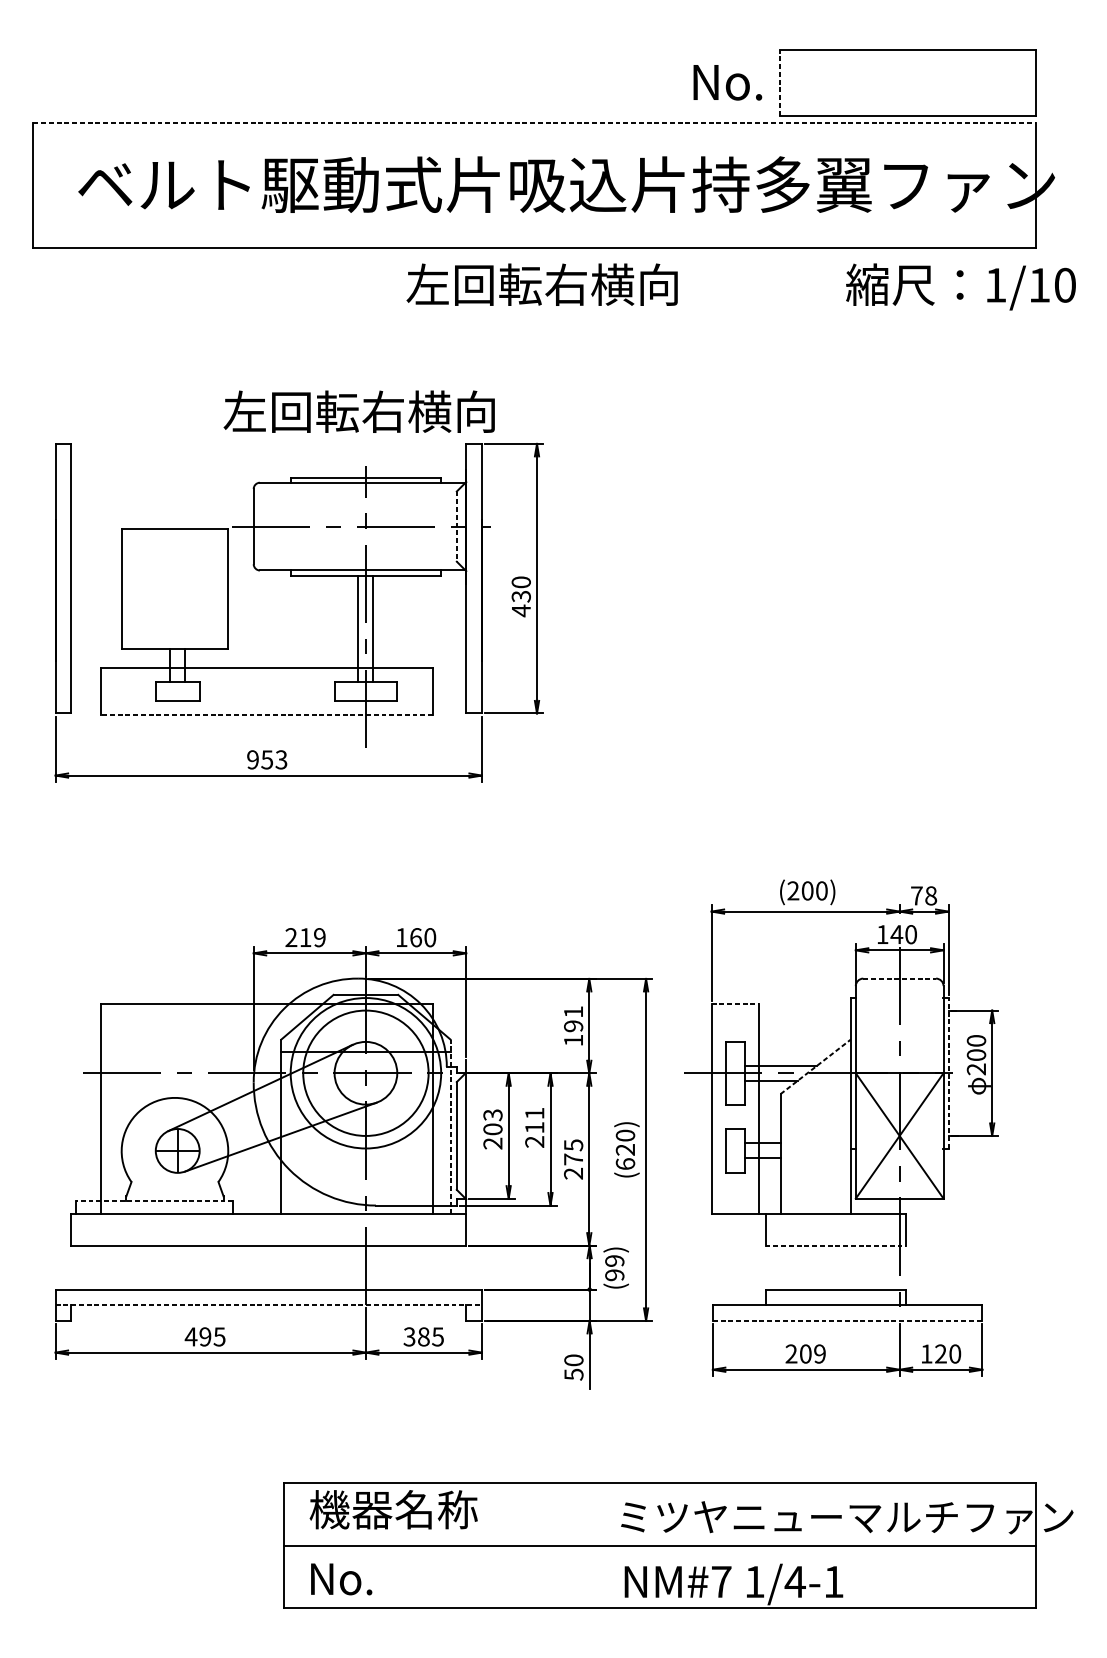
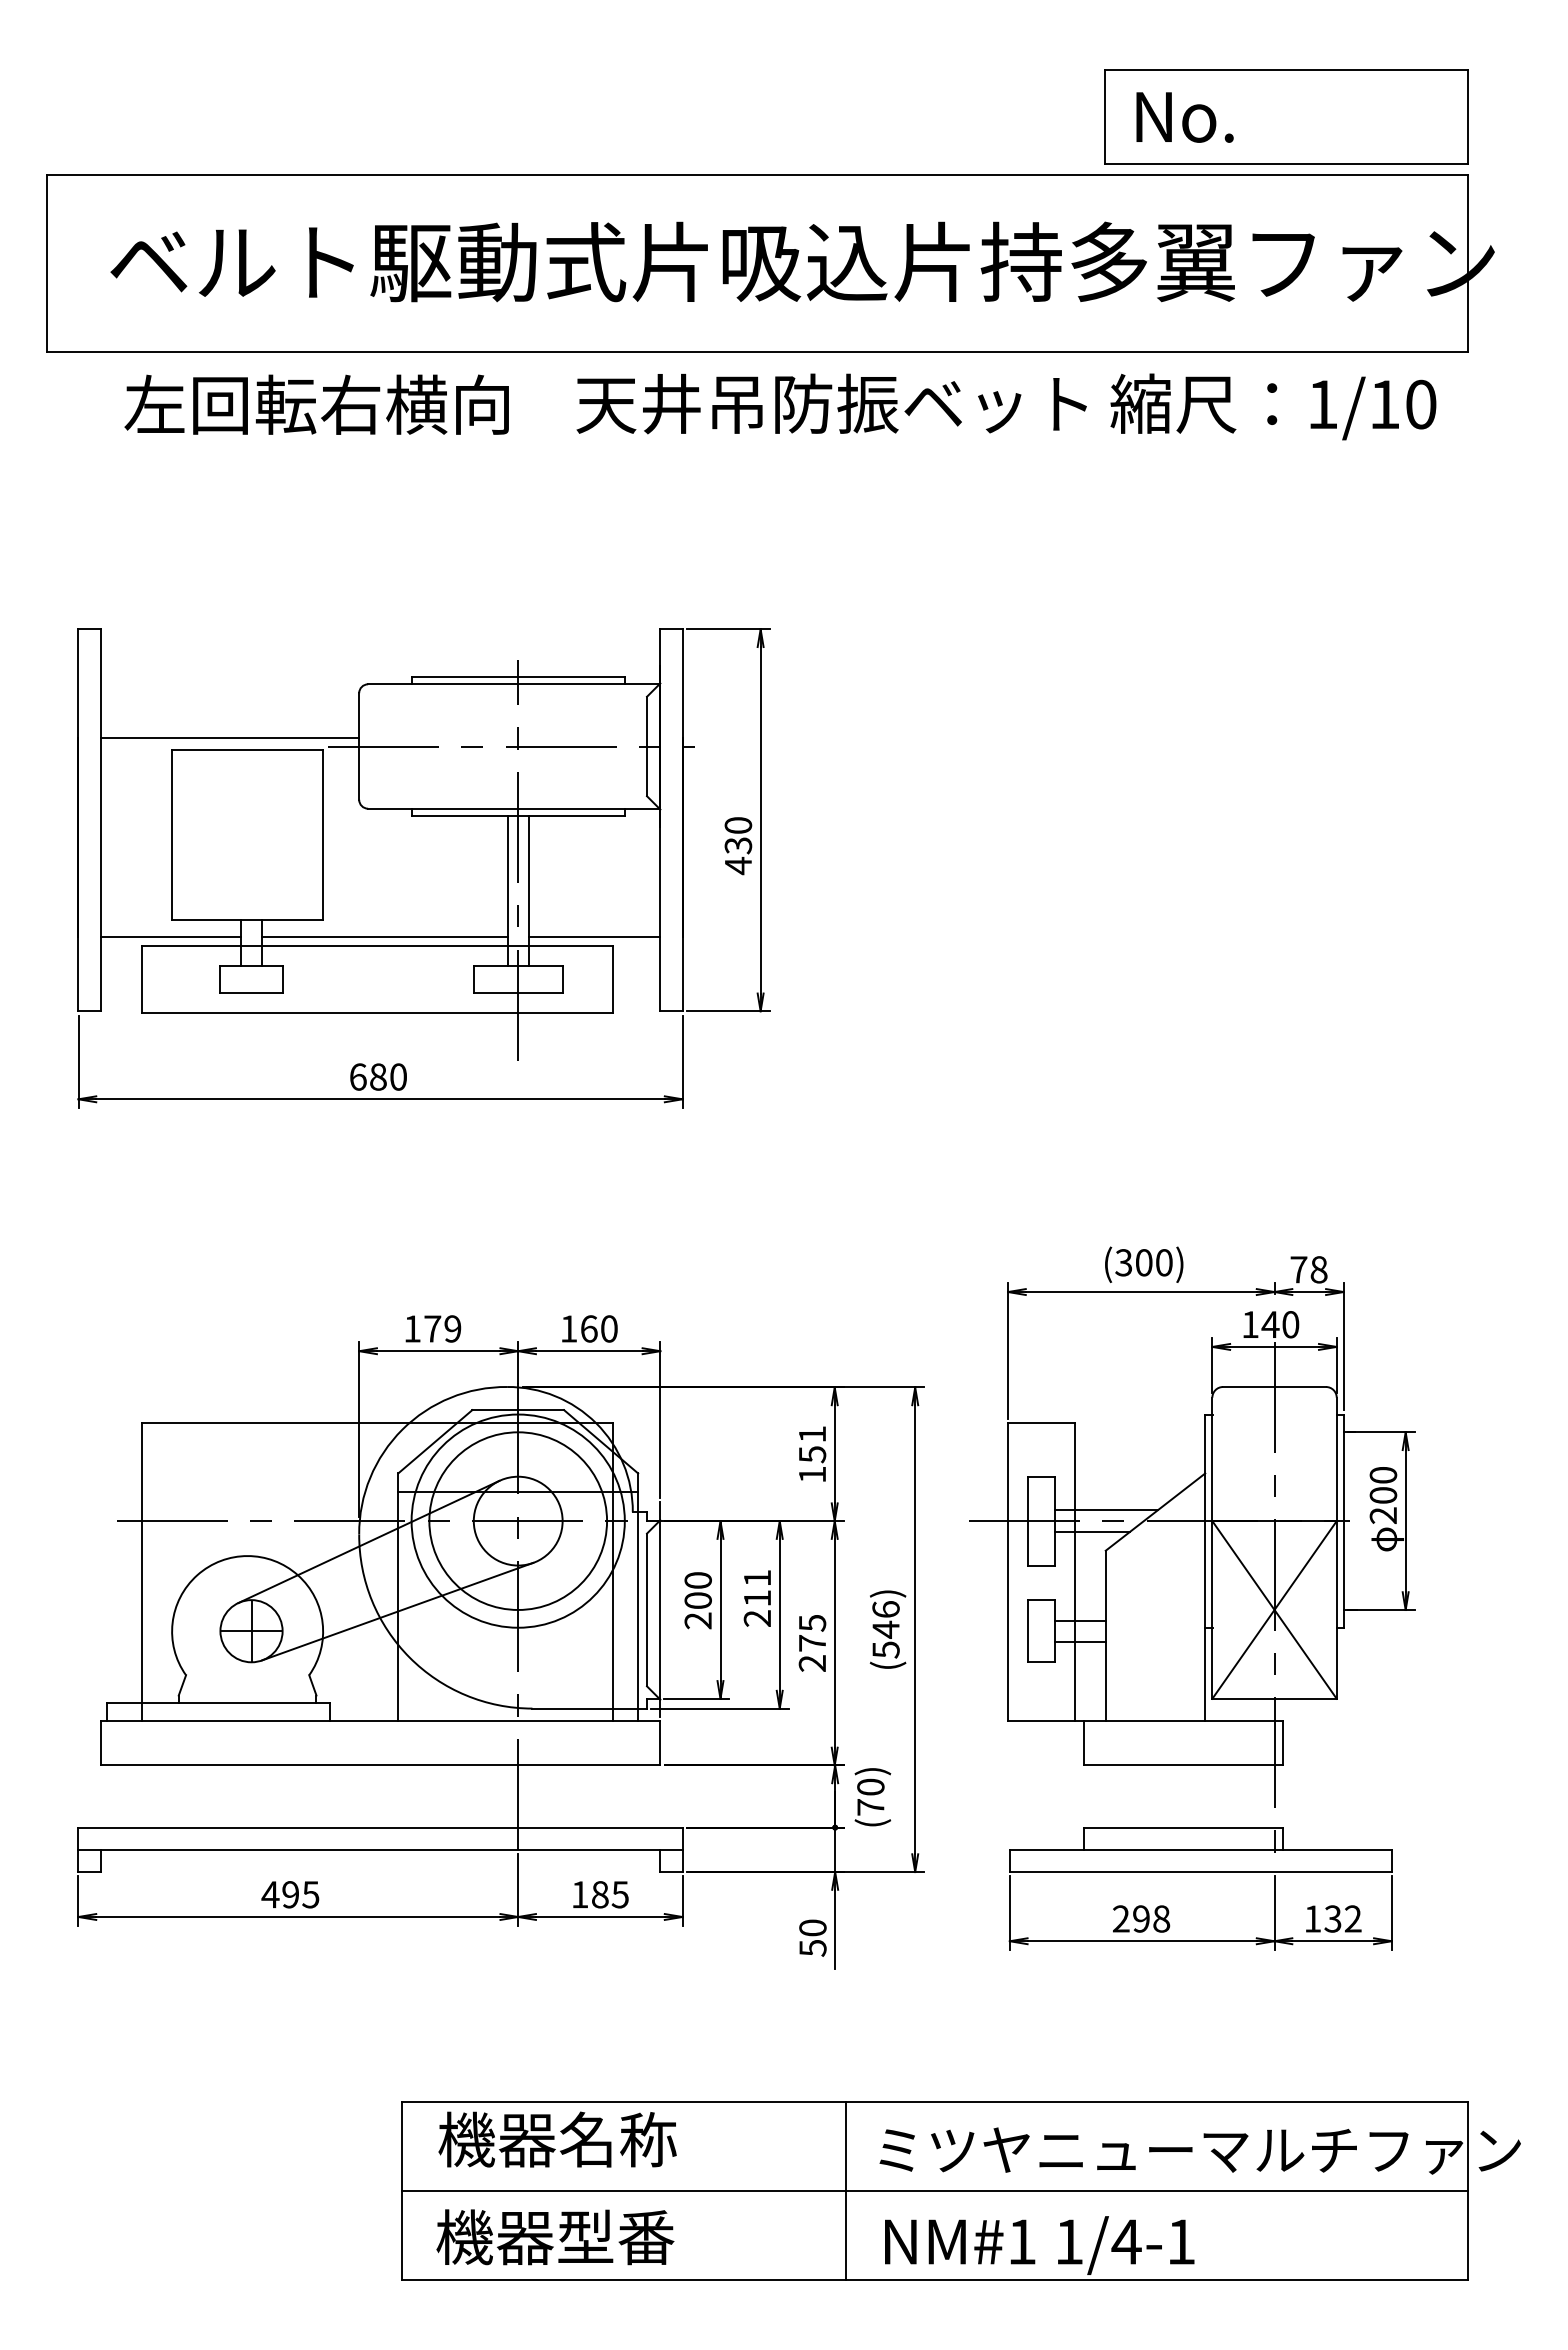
text: (727, 82) -> (1184, 117), moved
line: (779, 82) -> (1104, 117), dashed -> solid
line: (534, 122) -> (757, 174), dashed -> solid
text: (586, 284) -> (830, 403), 左回転右横向 -> 天井吊防振ベット
text: (961, 286) -> (1273, 406), moved
text: (359, 411) -> (316, 404), moved
line: (162, 520) -> (229, 737), added
line: (457, 526) -> (647, 746), dashed -> solid
line: (120, 660) -> (170, 936), added
line: (271, 660) -> (384, 936), added
line: (419, 660) -> (594, 936), added
line: (266, 715) -> (377, 1013), dashed -> solid
text: (266, 759) -> (377, 1076), 953 -> 680
text: (793, 890) -> (1123, 1262), (200) -> (300)
text: (298, 937) -> (422, 1328), 219 -> 179
line: (899, 978) -> (1274, 1387), dashed -> solid
line: (735, 1004) -> (1041, 1423), dashed -> solid
text: (573, 1026) -> (812, 1454), 191 -> 151
line: (815, 1067) -> (1155, 1512), dashed -> solid
line: (948, 1073) -> (1343, 1521), dashed -> solid
text: (492, 1115) -> (697, 1580), 203 -> 200
line: (450, 1127) -> (638, 1597), dashed -> solid
text: (625, 1149) -> (885, 1629), (620) -> (546)
line: (154, 1201) -> (218, 1702), dashed -> solid
line: (836, 1245) -> (1184, 1765), dashed -> solid
text: (614, 1267) -> (870, 1796), (99) -> (70)
line: (269, 1304) -> (381, 1849), dashed -> solid
line: (847, 1321) -> (1200, 1872), dashed -> solid
text: (409, 1336) -> (579, 1894), 385 -> 185
text: (812, 1353) -> (1151, 1918), 209 -> 298
text: (947, 1353) -> (1342, 1918), 120 -> 132
line: (597, 1545) -> (846, 2190), added
text: (392, 1578) -> (555, 2237), No. -> 機器型番
text: (721, 1581) -> (1022, 2241), NM#7 -> NM#1

